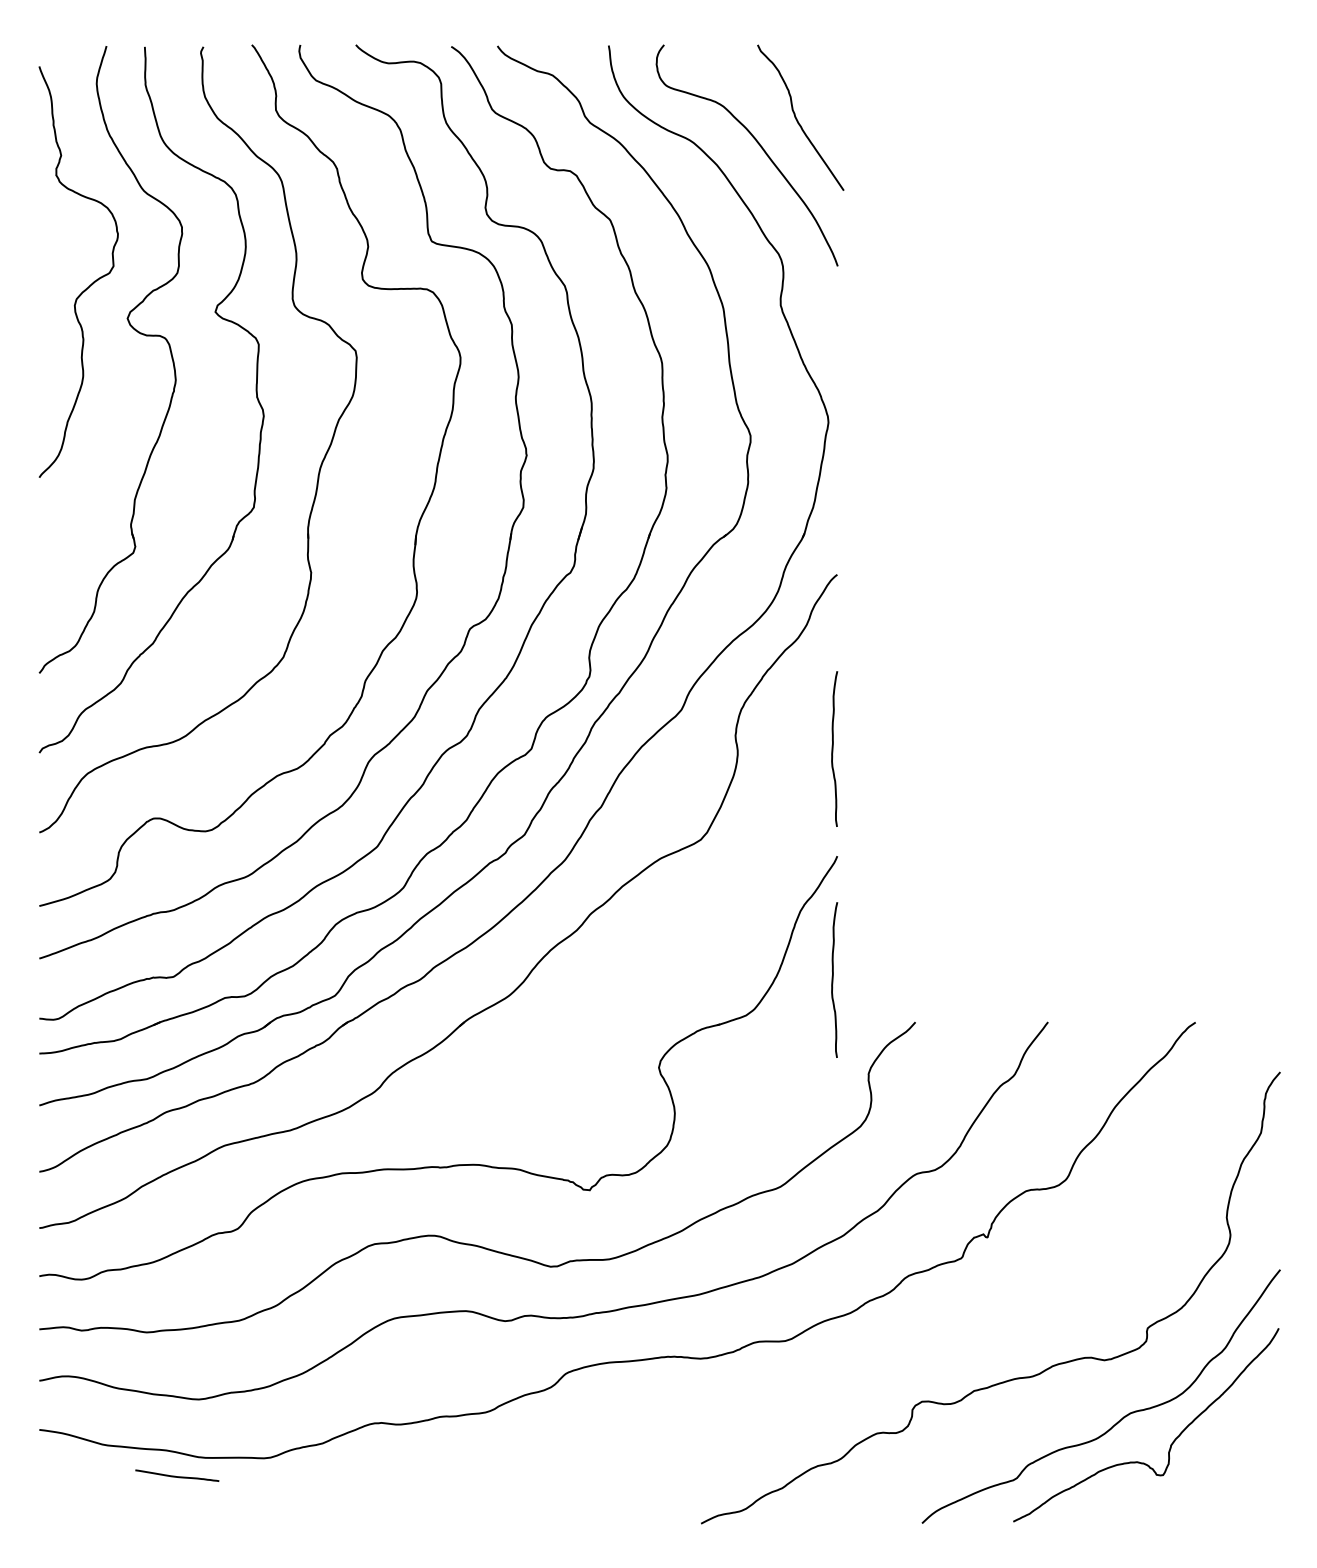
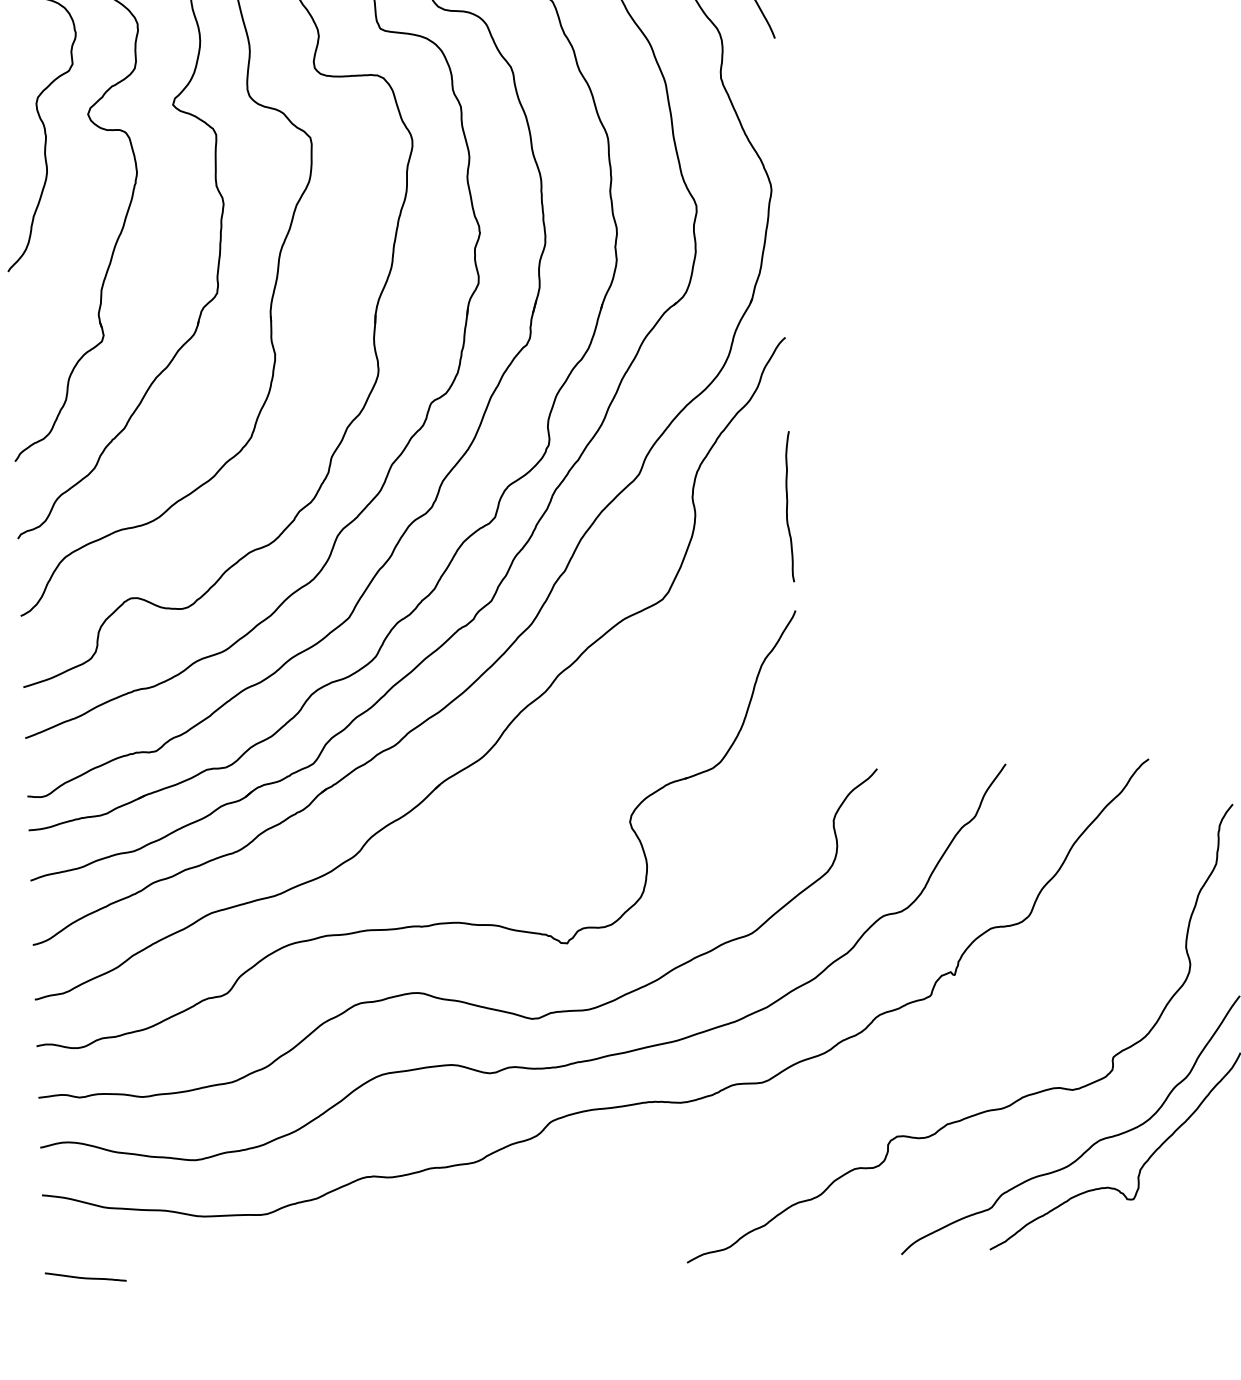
curve: (833, 979) -> (796, 730), removed
curve: (177, 1476) -> (85, 1277), moved

